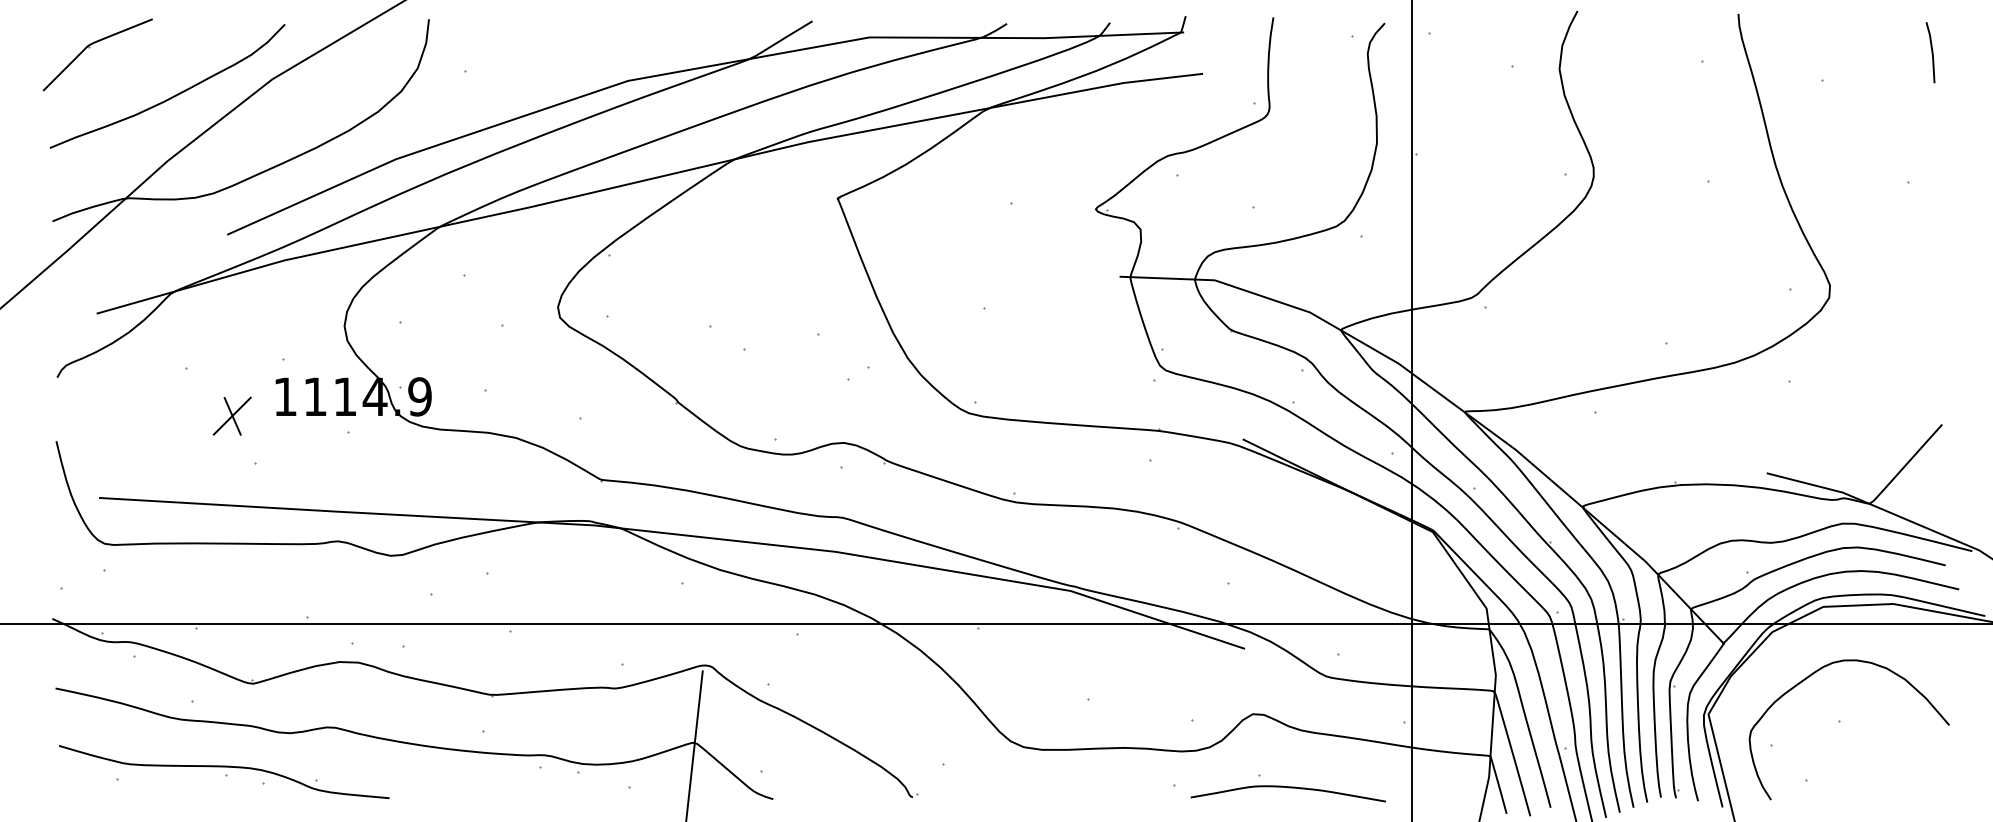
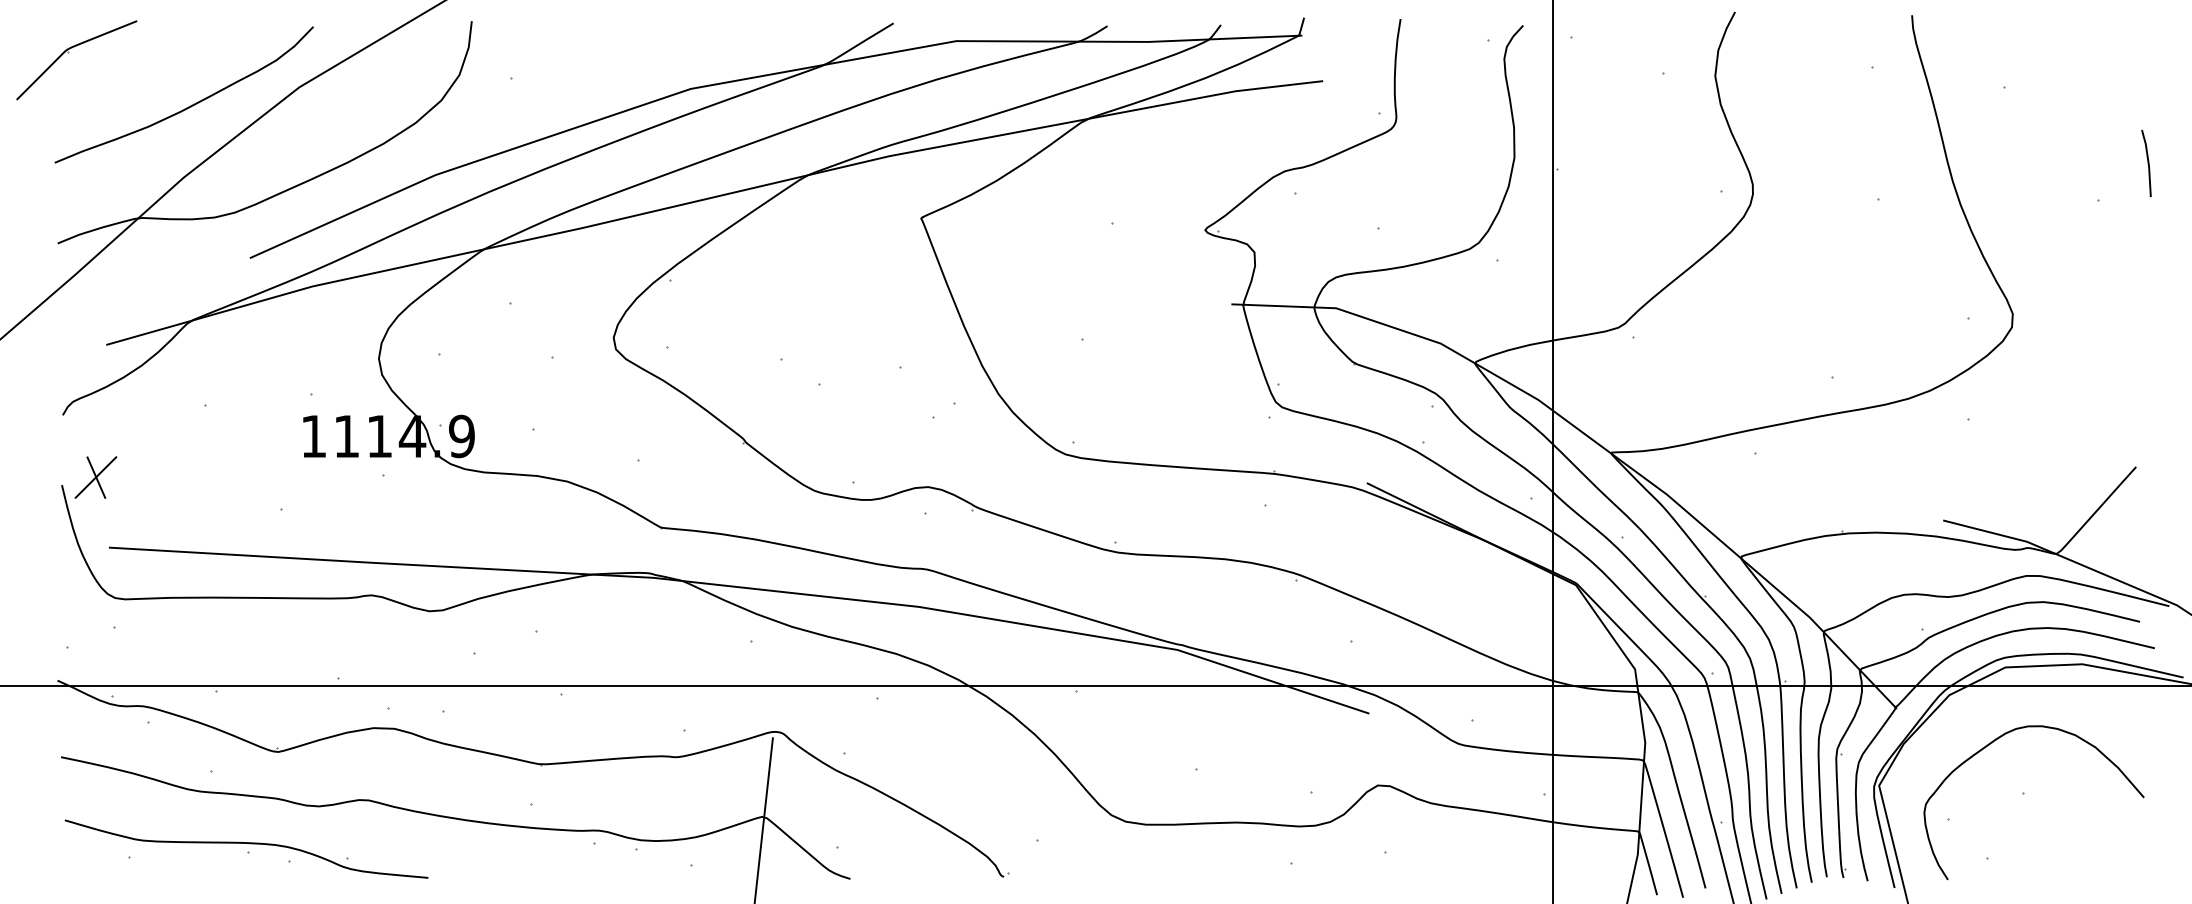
part: (90, 47) -> (68, 52), moved
line: (1931, 52) -> (2147, 163), moved
part: (231, 415) -> (95, 476), moved
curve: (1288, 788) -> (1417, 867), removed

